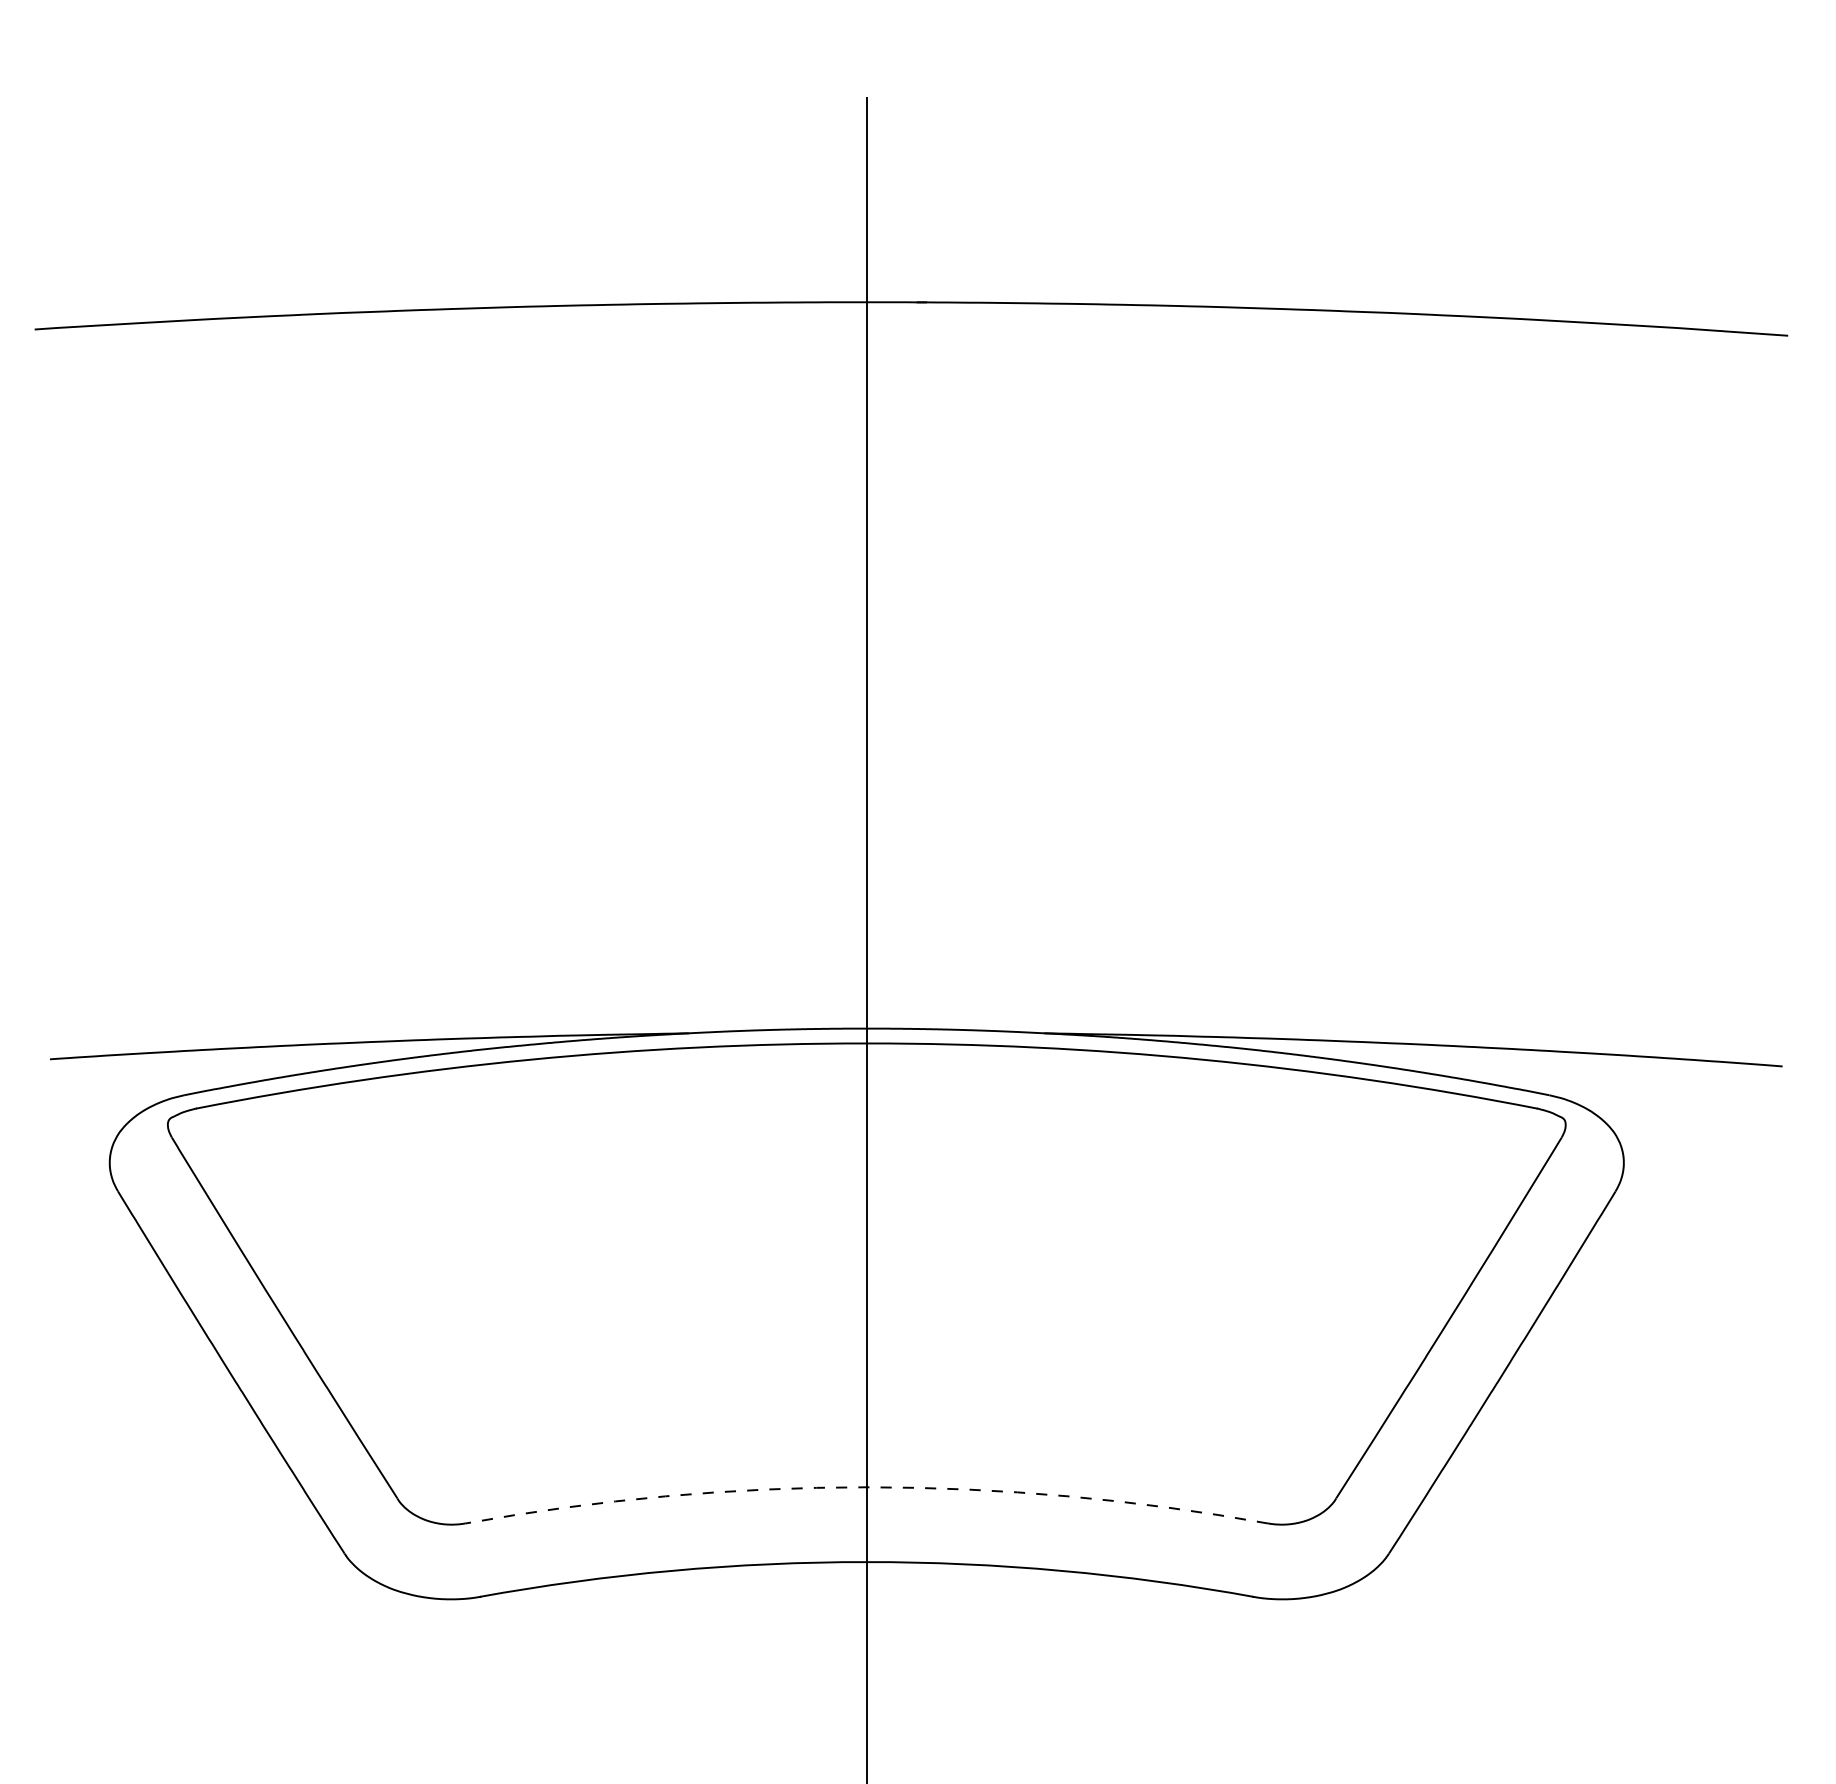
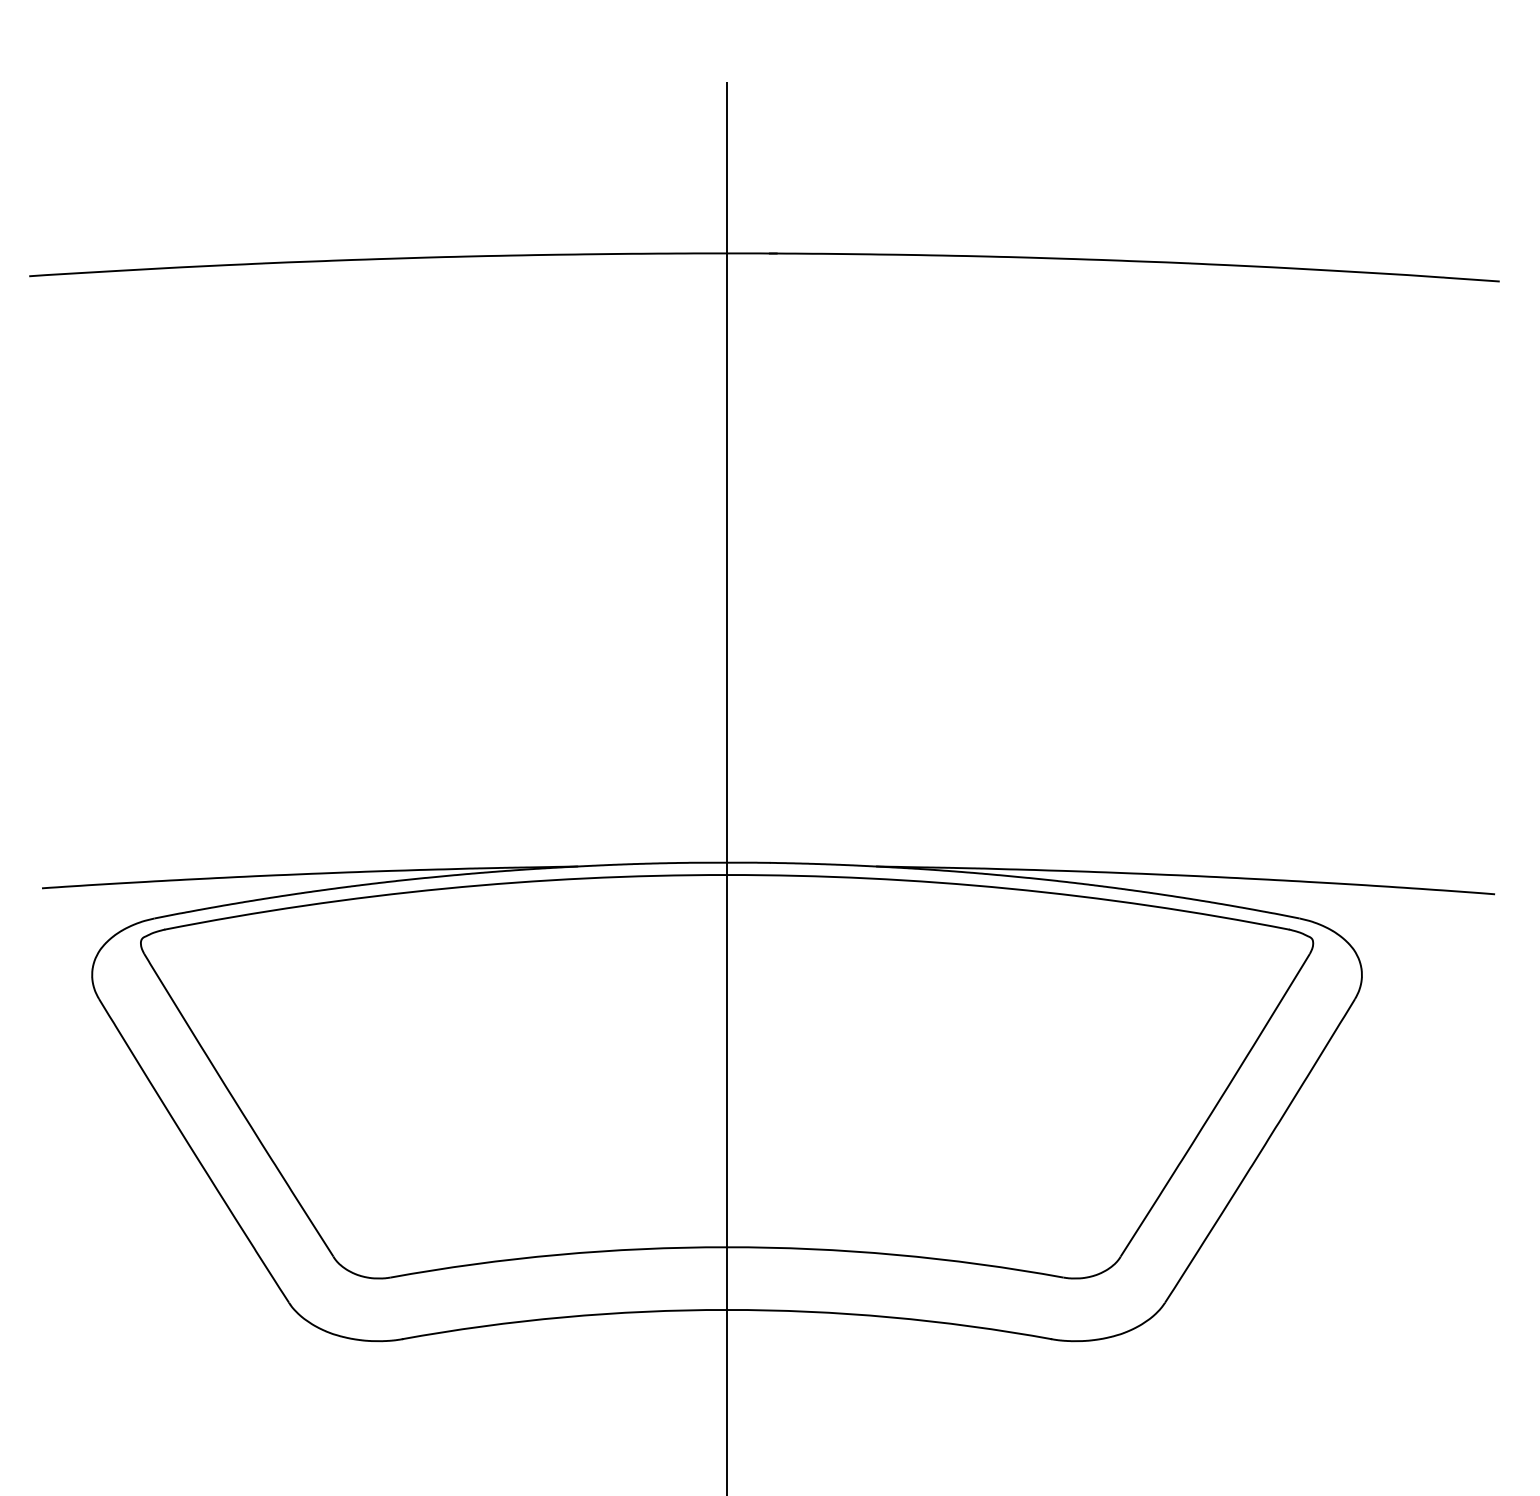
arc: (867, 1487) -> (727, 1247), dashed -> solid

